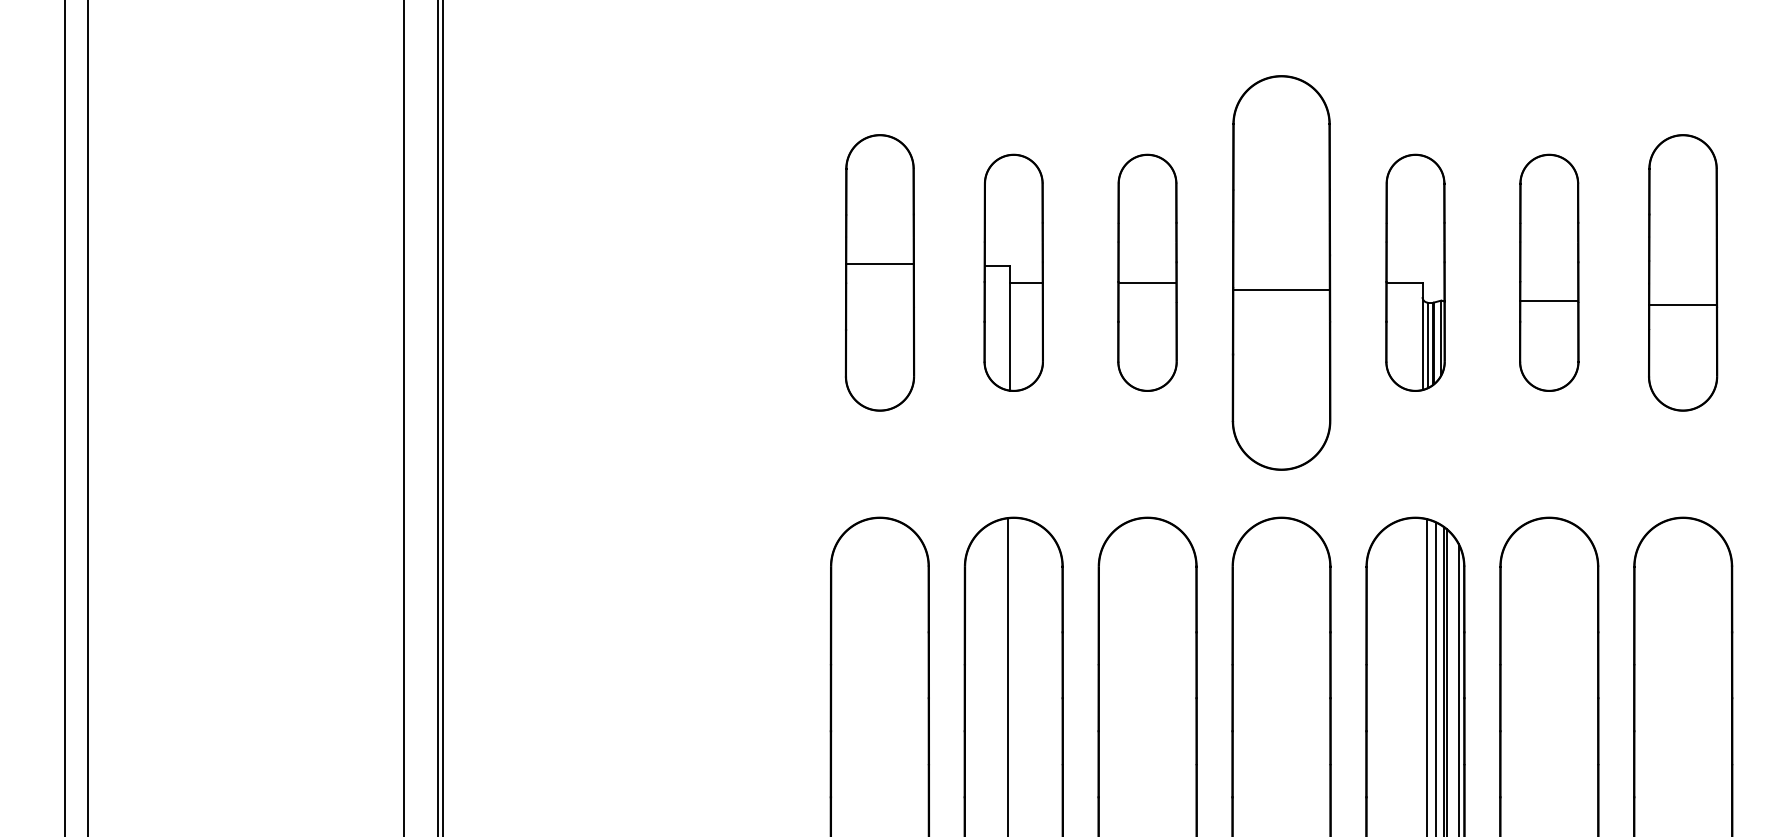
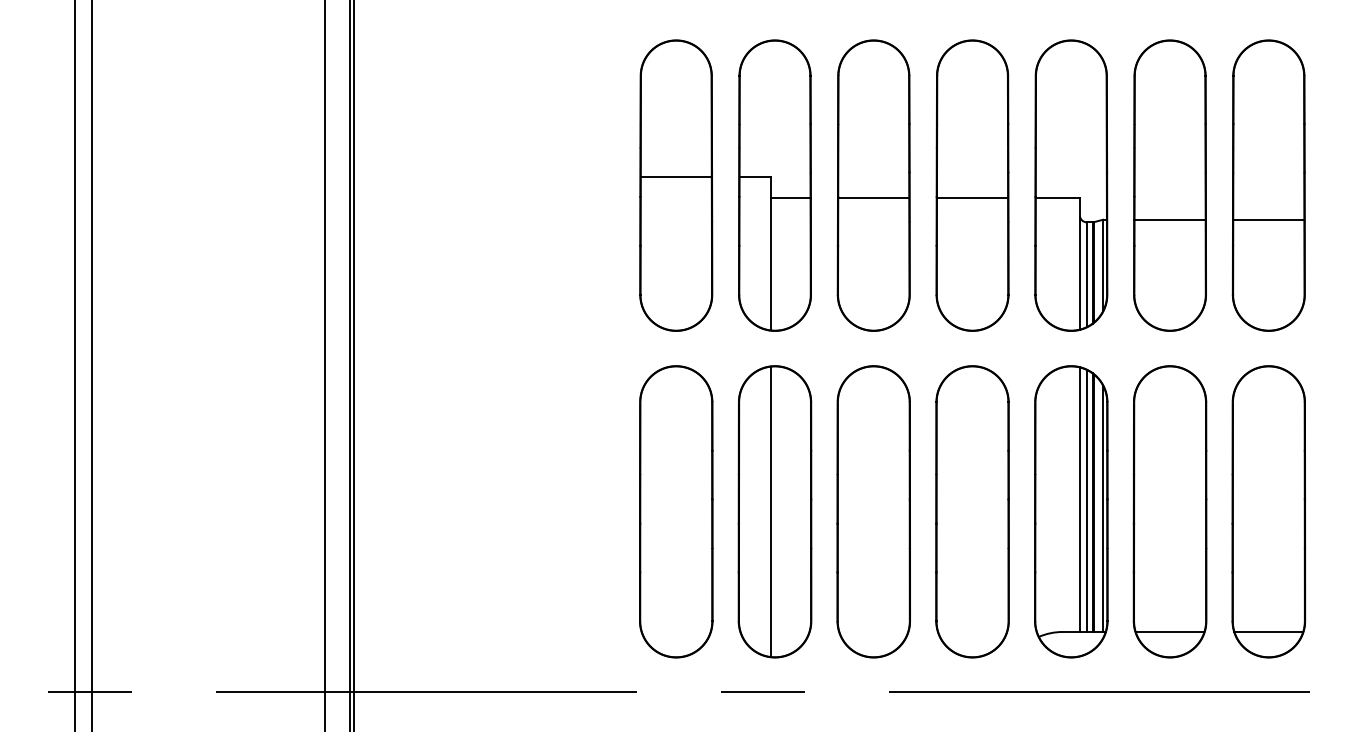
part: (880, 272) -> (676, 185), size x1.43
part: (1013, 272) -> (774, 185), size x1.67
part: (1147, 272) -> (873, 185), size x1.67
part: (1415, 272) -> (1071, 185), size x1.67
part: (1548, 272) -> (1169, 185), size x1.67
part: (1682, 272) -> (1268, 185), size x1.43

